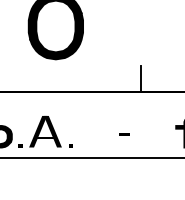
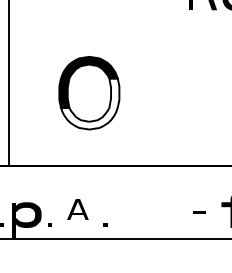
fill: (56, 35) -> (90, 103), removed
line: (141, 78) -> (183, 150), removed
part: (45, 131) -> (77, 209), size x0.6
line: (124, 134) -> (199, 212), moved

